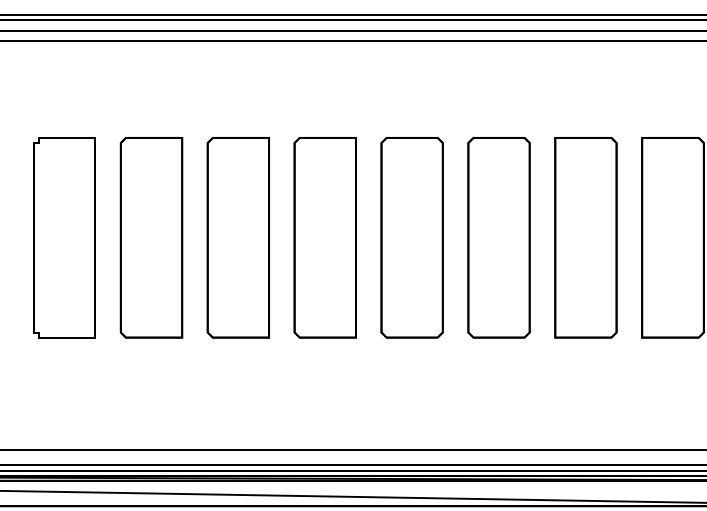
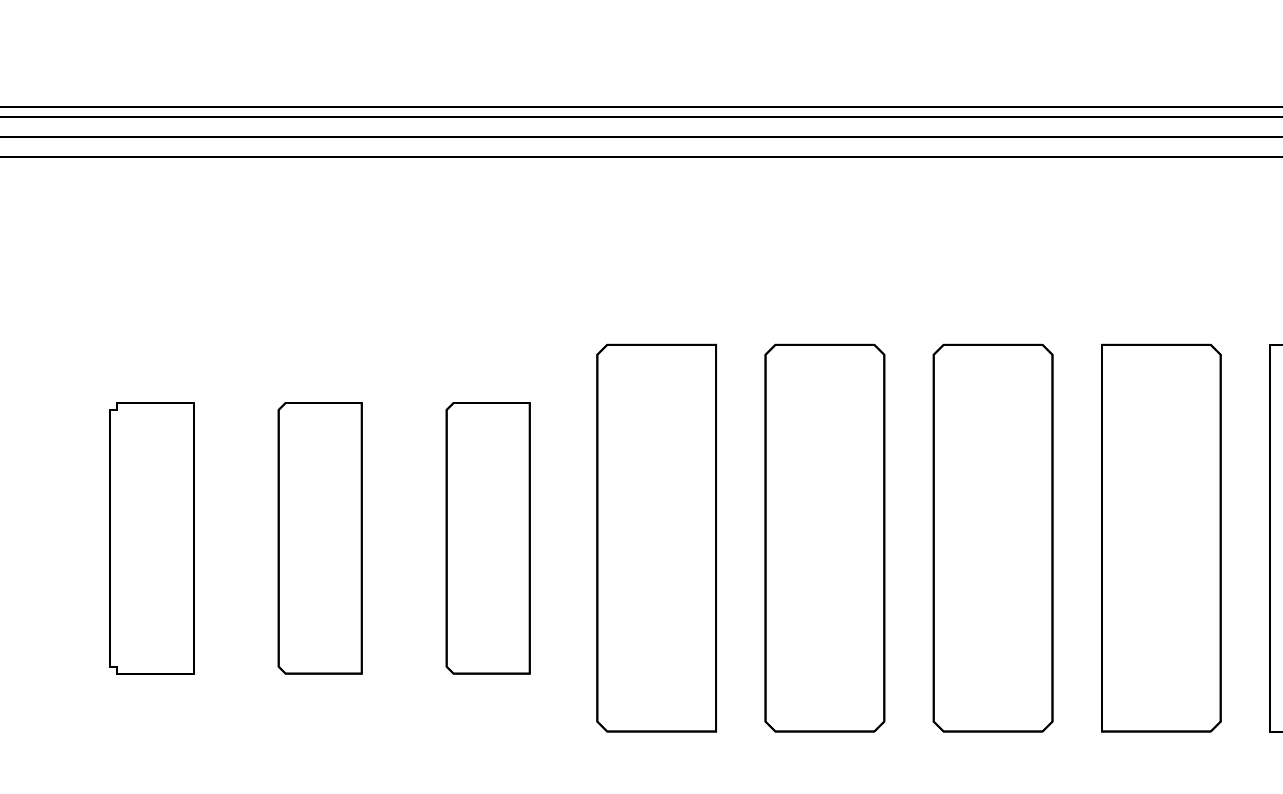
part: (64, 237) -> (151, 537), size x0.7
part: (151, 237) -> (320, 537), size x0.7
part: (237, 237) -> (486, 537), size x0.7

